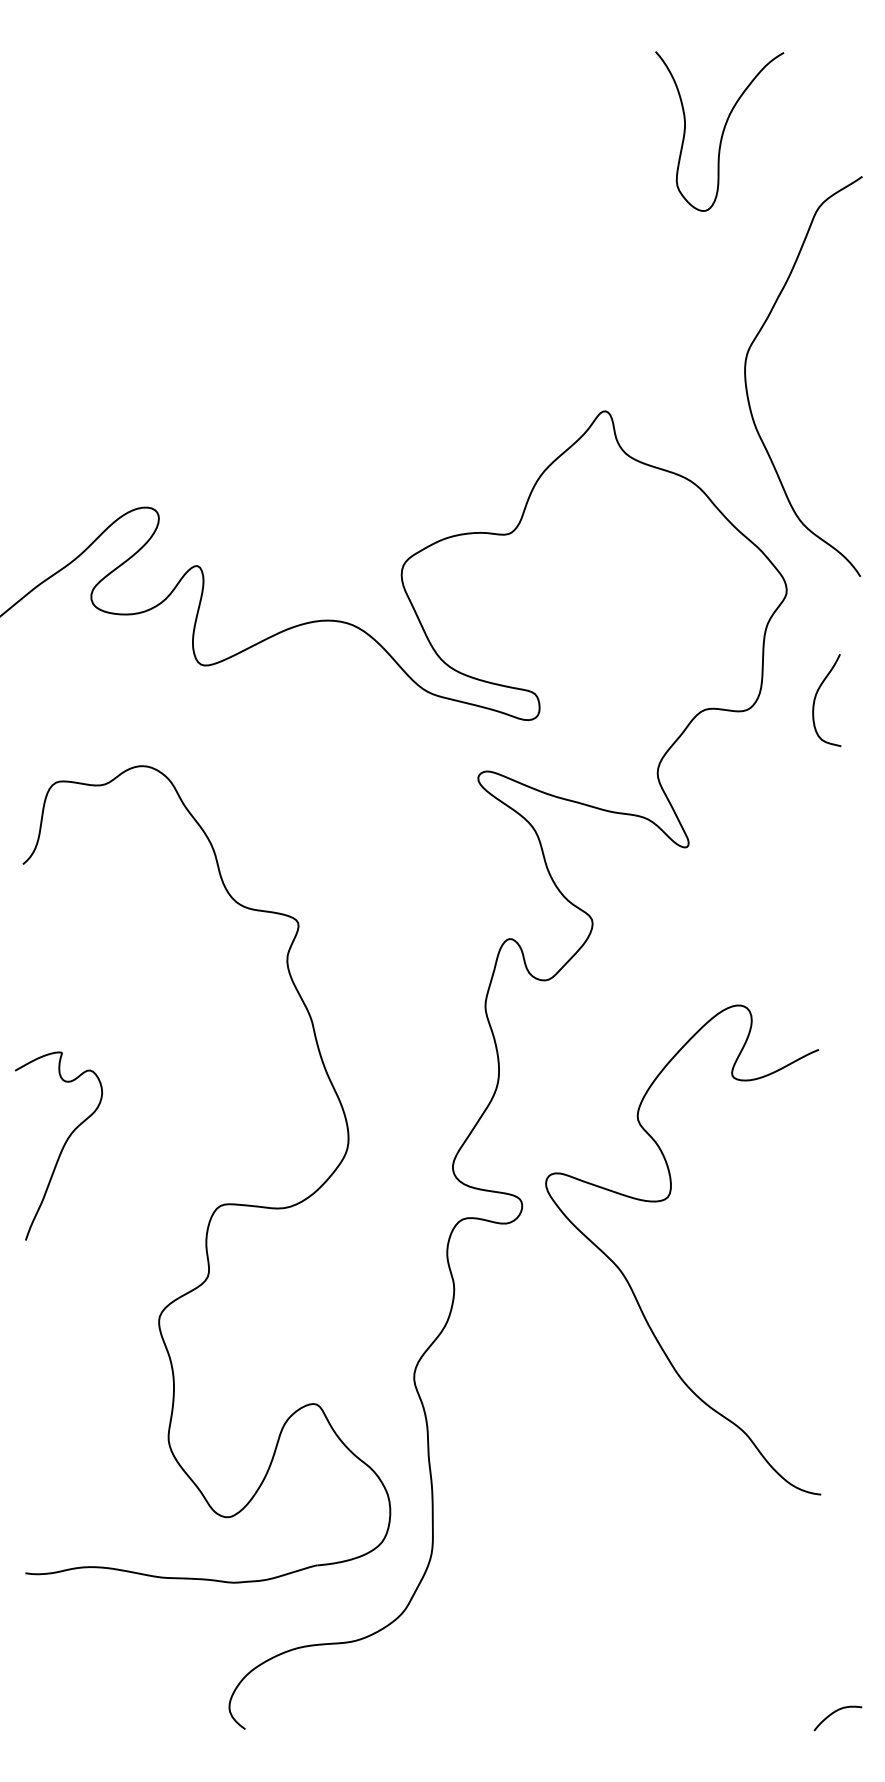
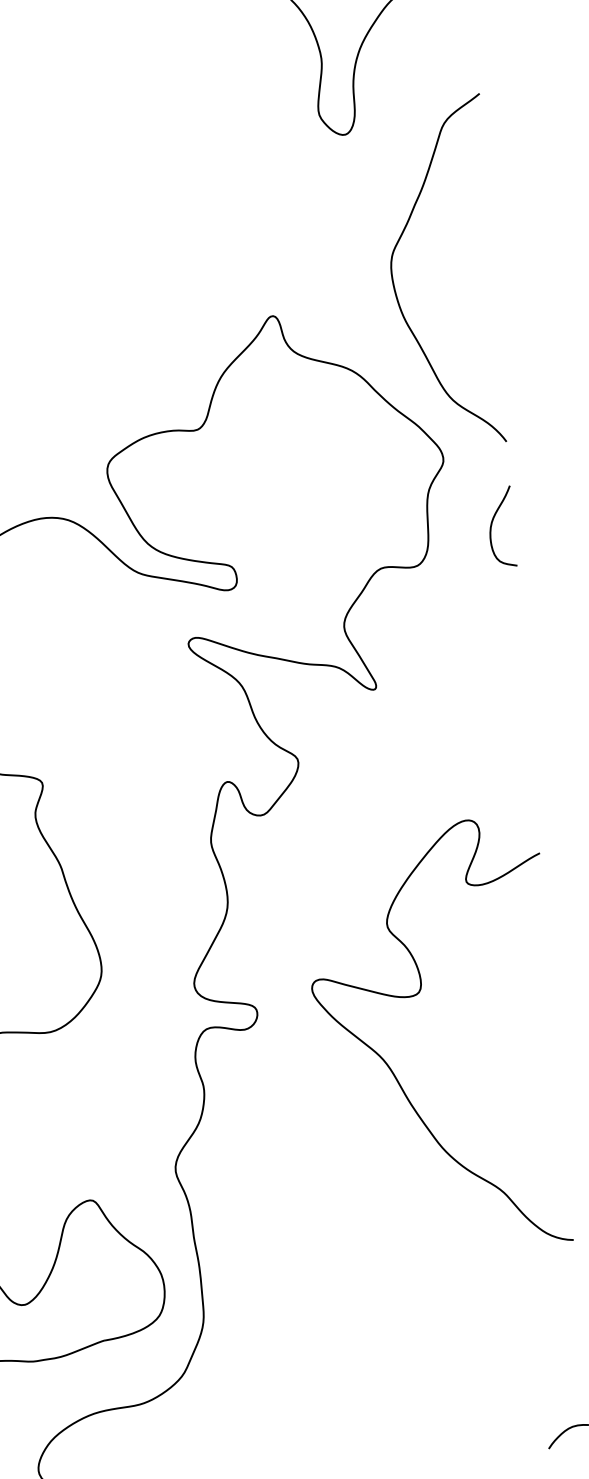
curve: (816, 697) -> (492, 525), moved
curve: (665, 1200) -> (417, 995), moved

